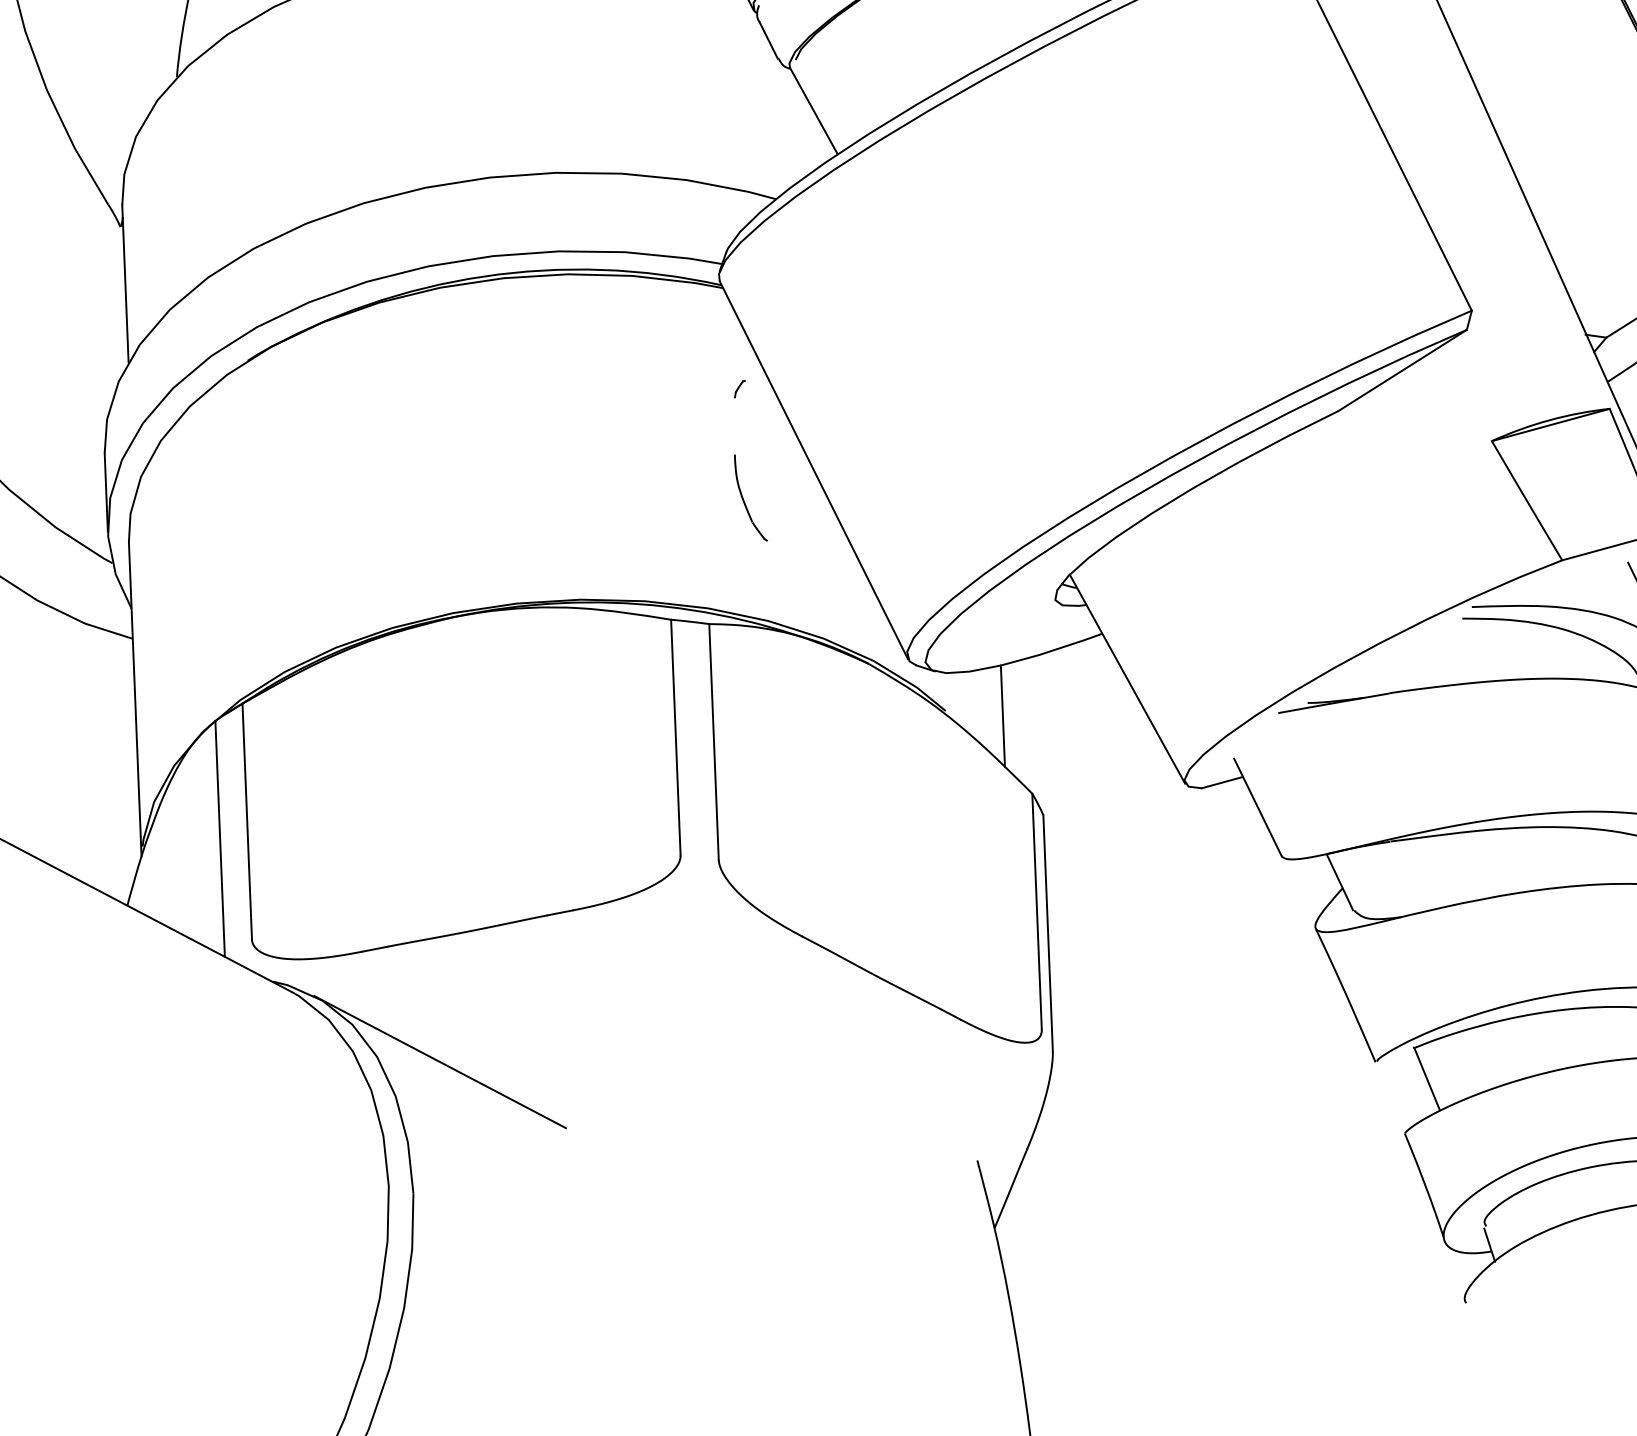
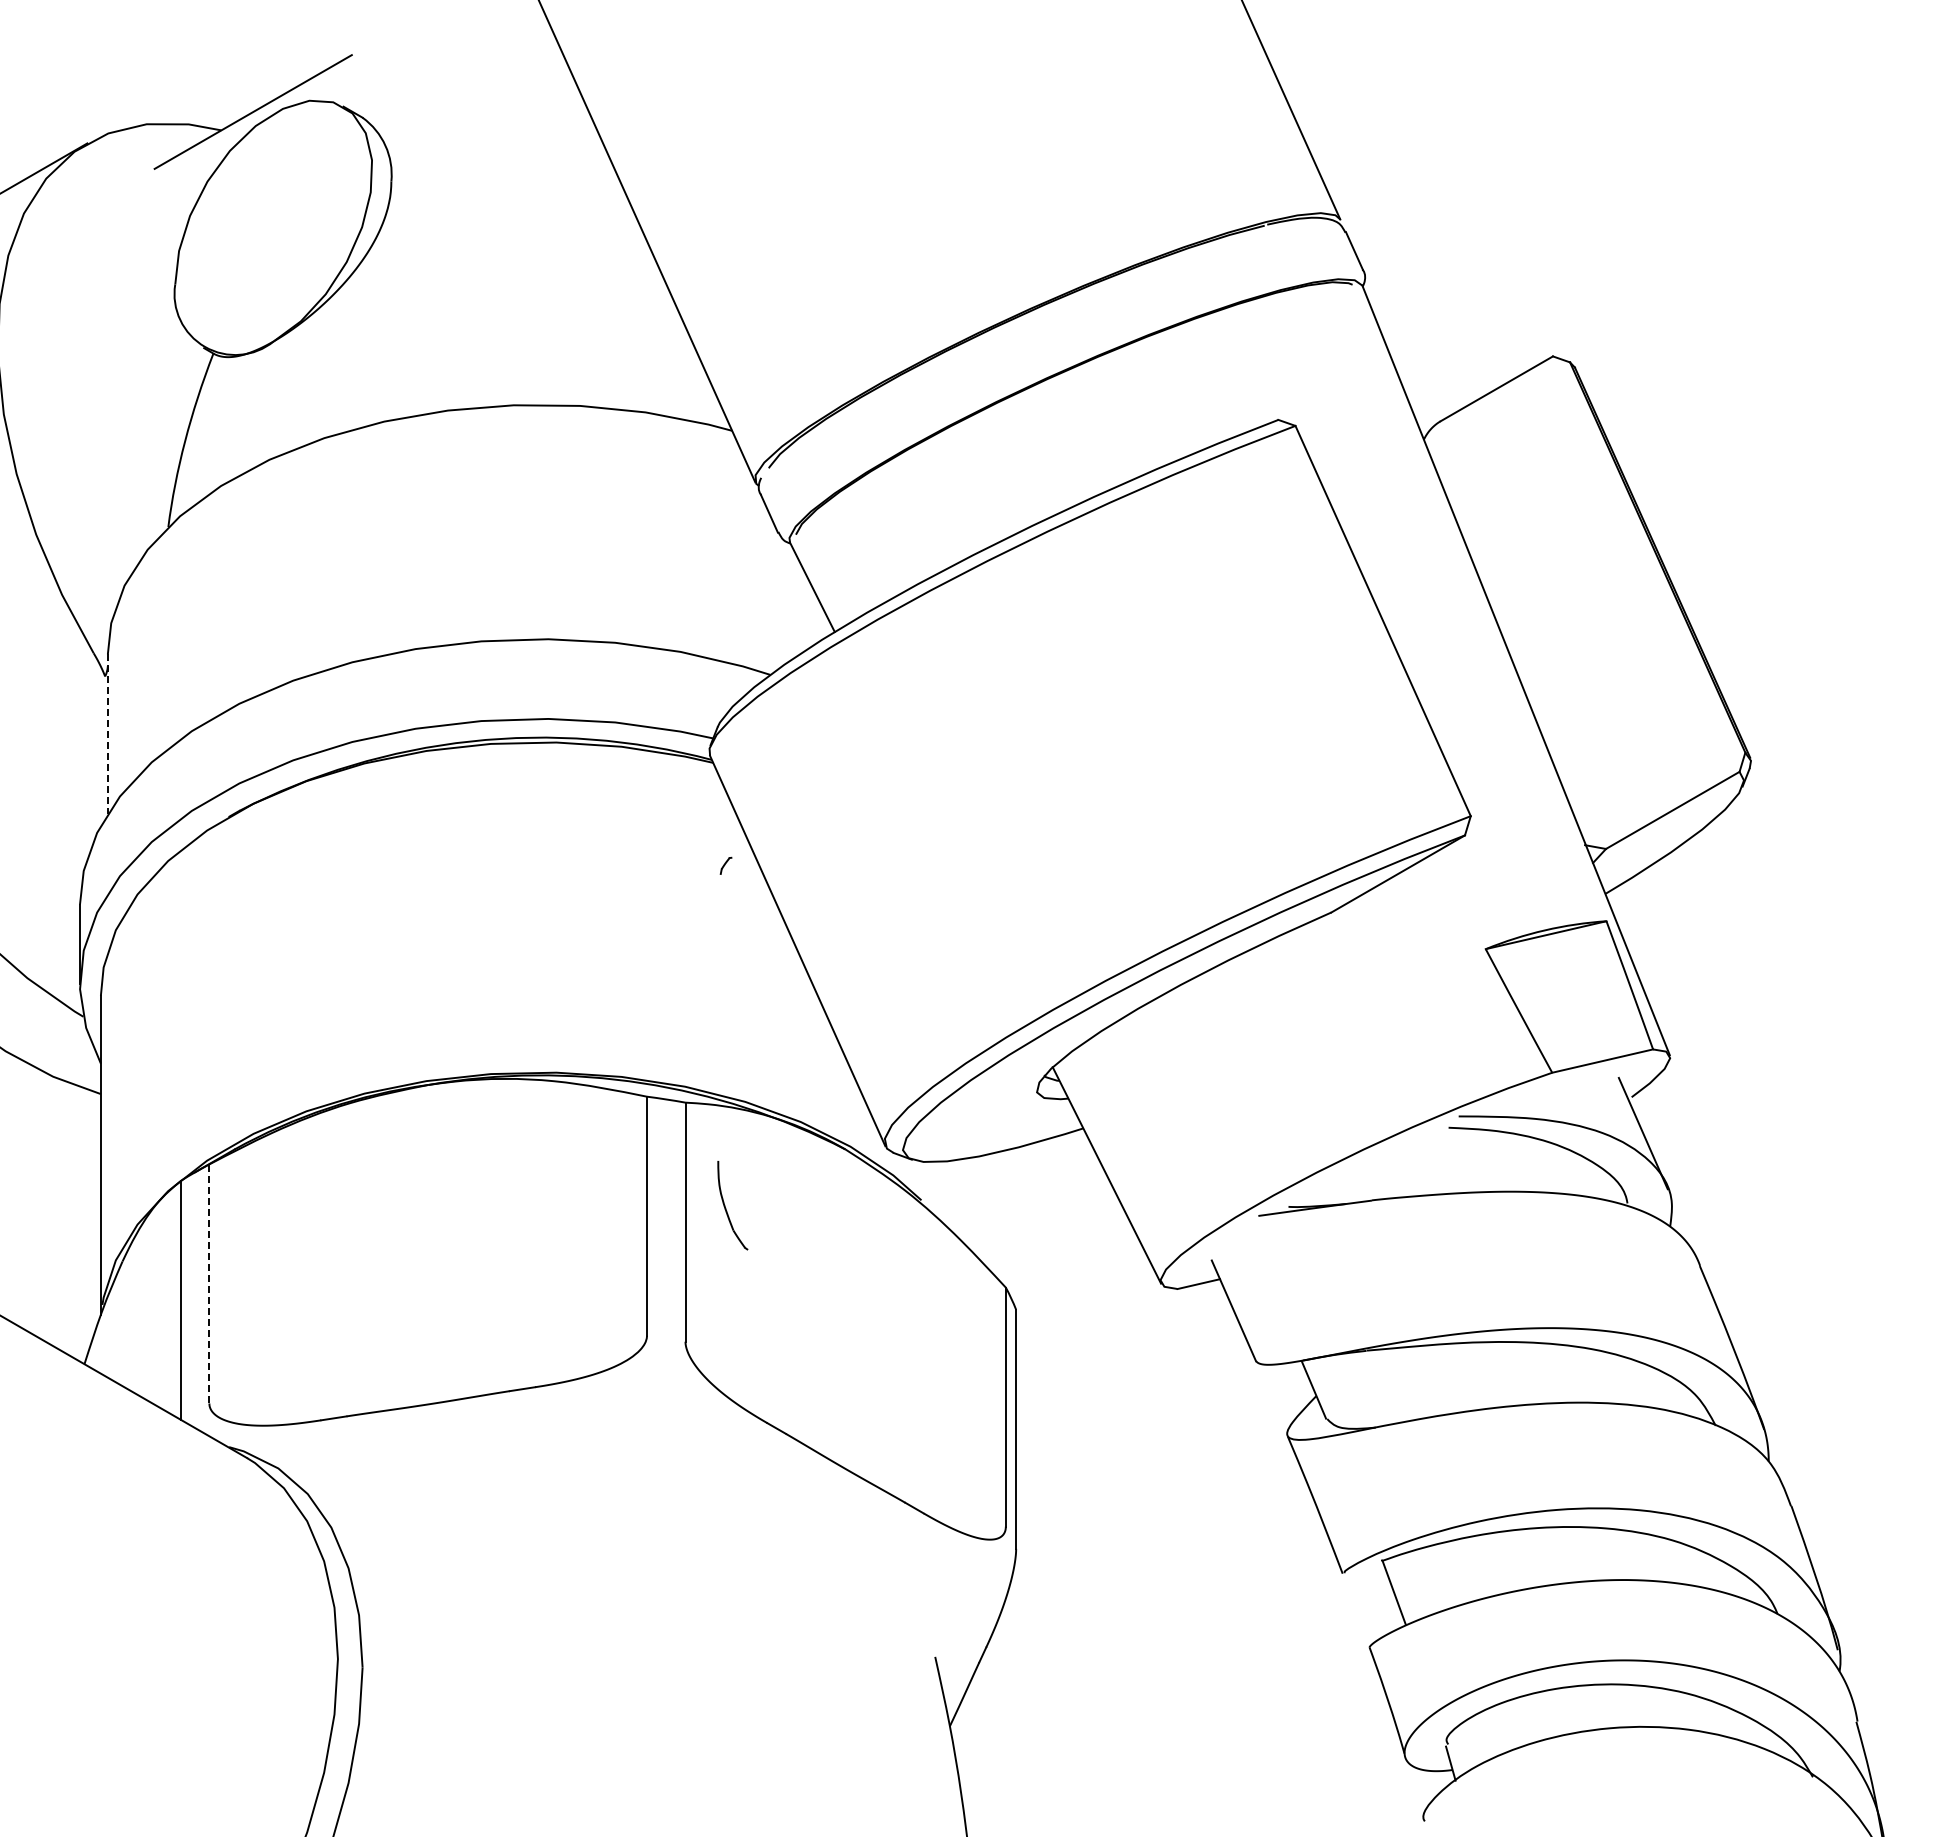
line: (125, 284) -> (107, 734), solid -> dashed
part: (744, 501) -> (726, 1208), moved
line: (1003, 715) -> (979, 1207), removed
line: (247, 821) -> (209, 1283), solid -> dashed
line: (439, 1062) -> (394, 1535), removed

